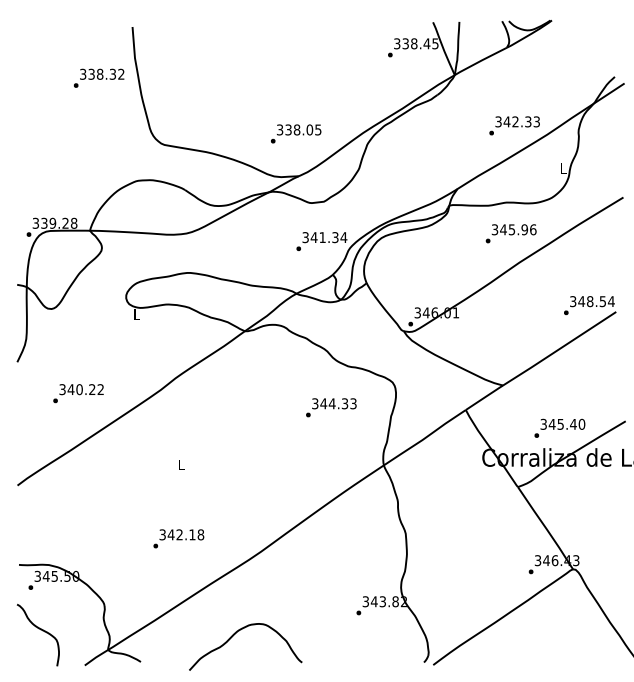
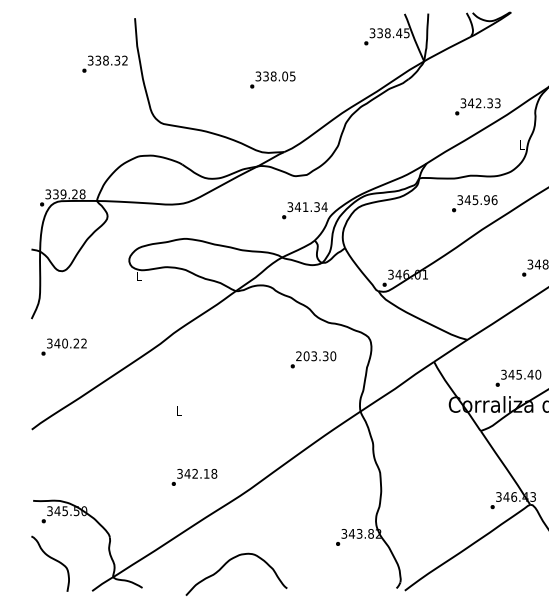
text: (296, 133) -> (273, 79), moved
text: (78, 393) -> (64, 347), moved
text: (334, 403) -> (316, 356), 344.33 -> 203.30
text: (178, 538) -> (194, 477), moved

